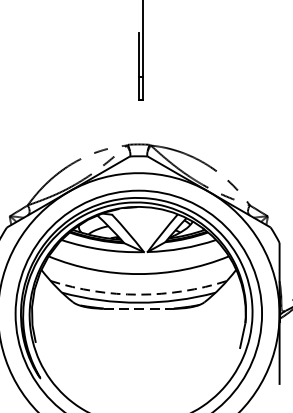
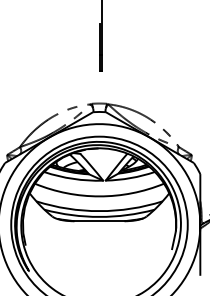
arc: (138, 295) -> (99, 211), dashed -> solid
line: (138, 309) -> (99, 221), dashed -> solid

